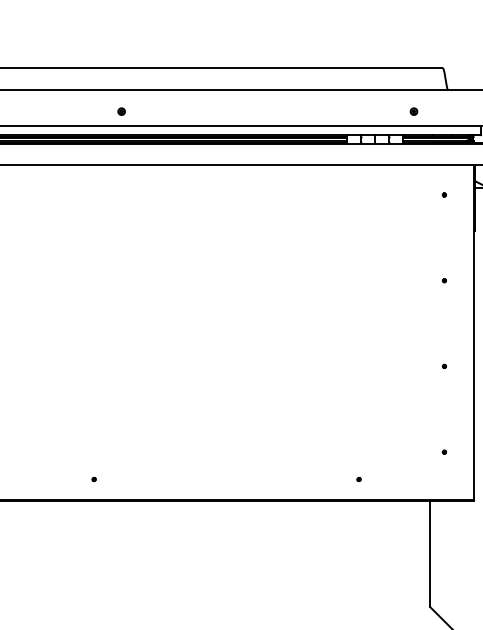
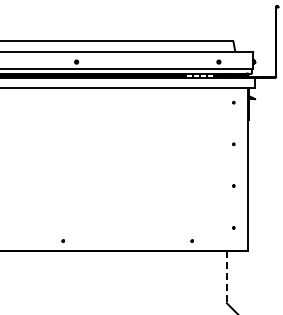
line: (429, 554) -> (226, 277), solid -> dashed

